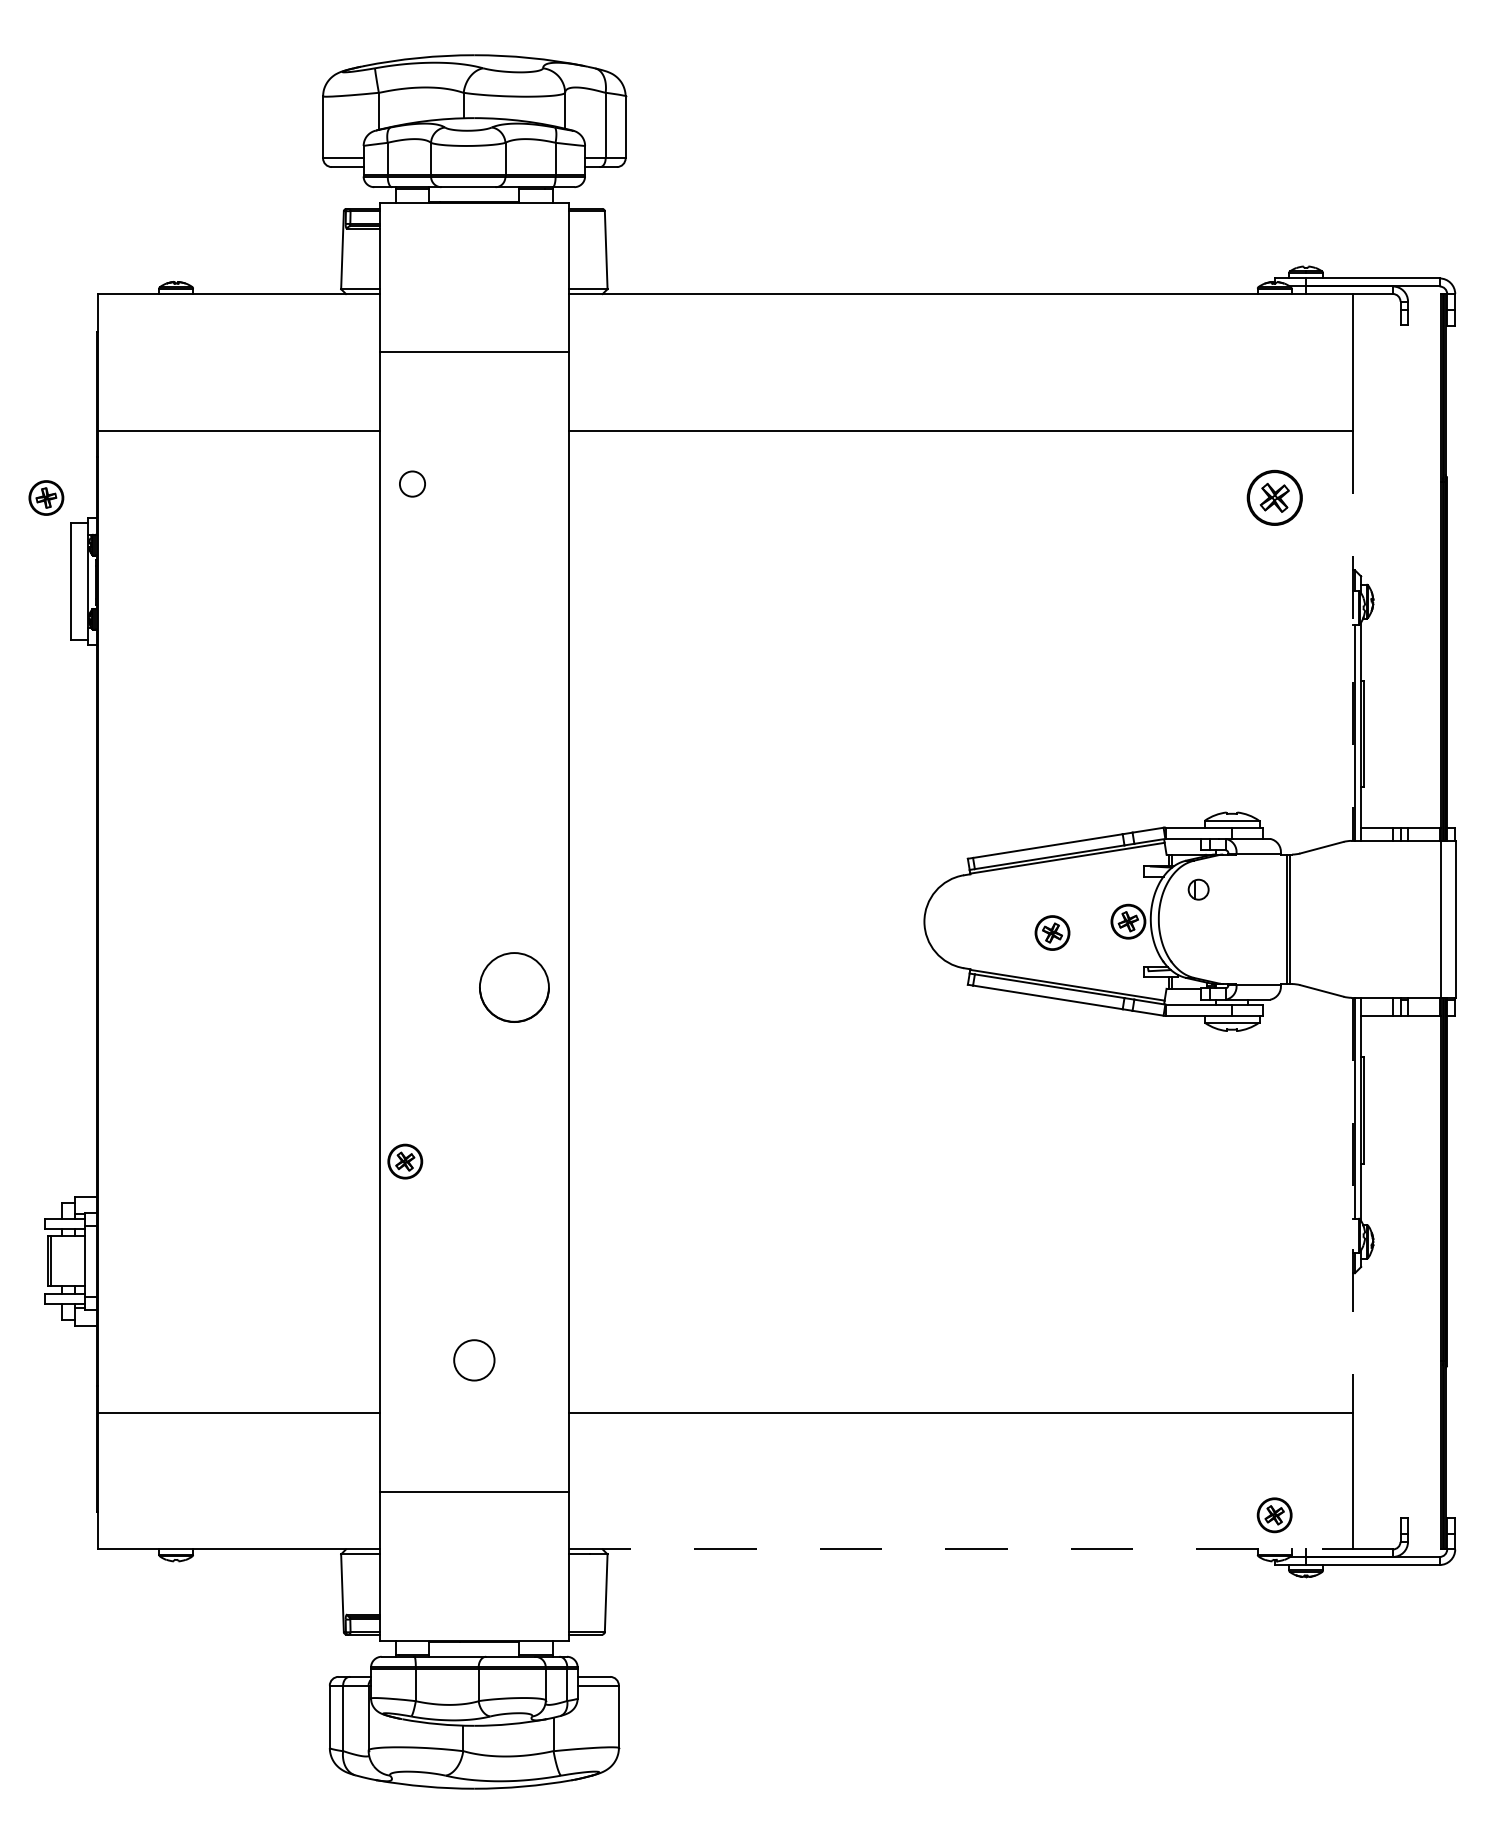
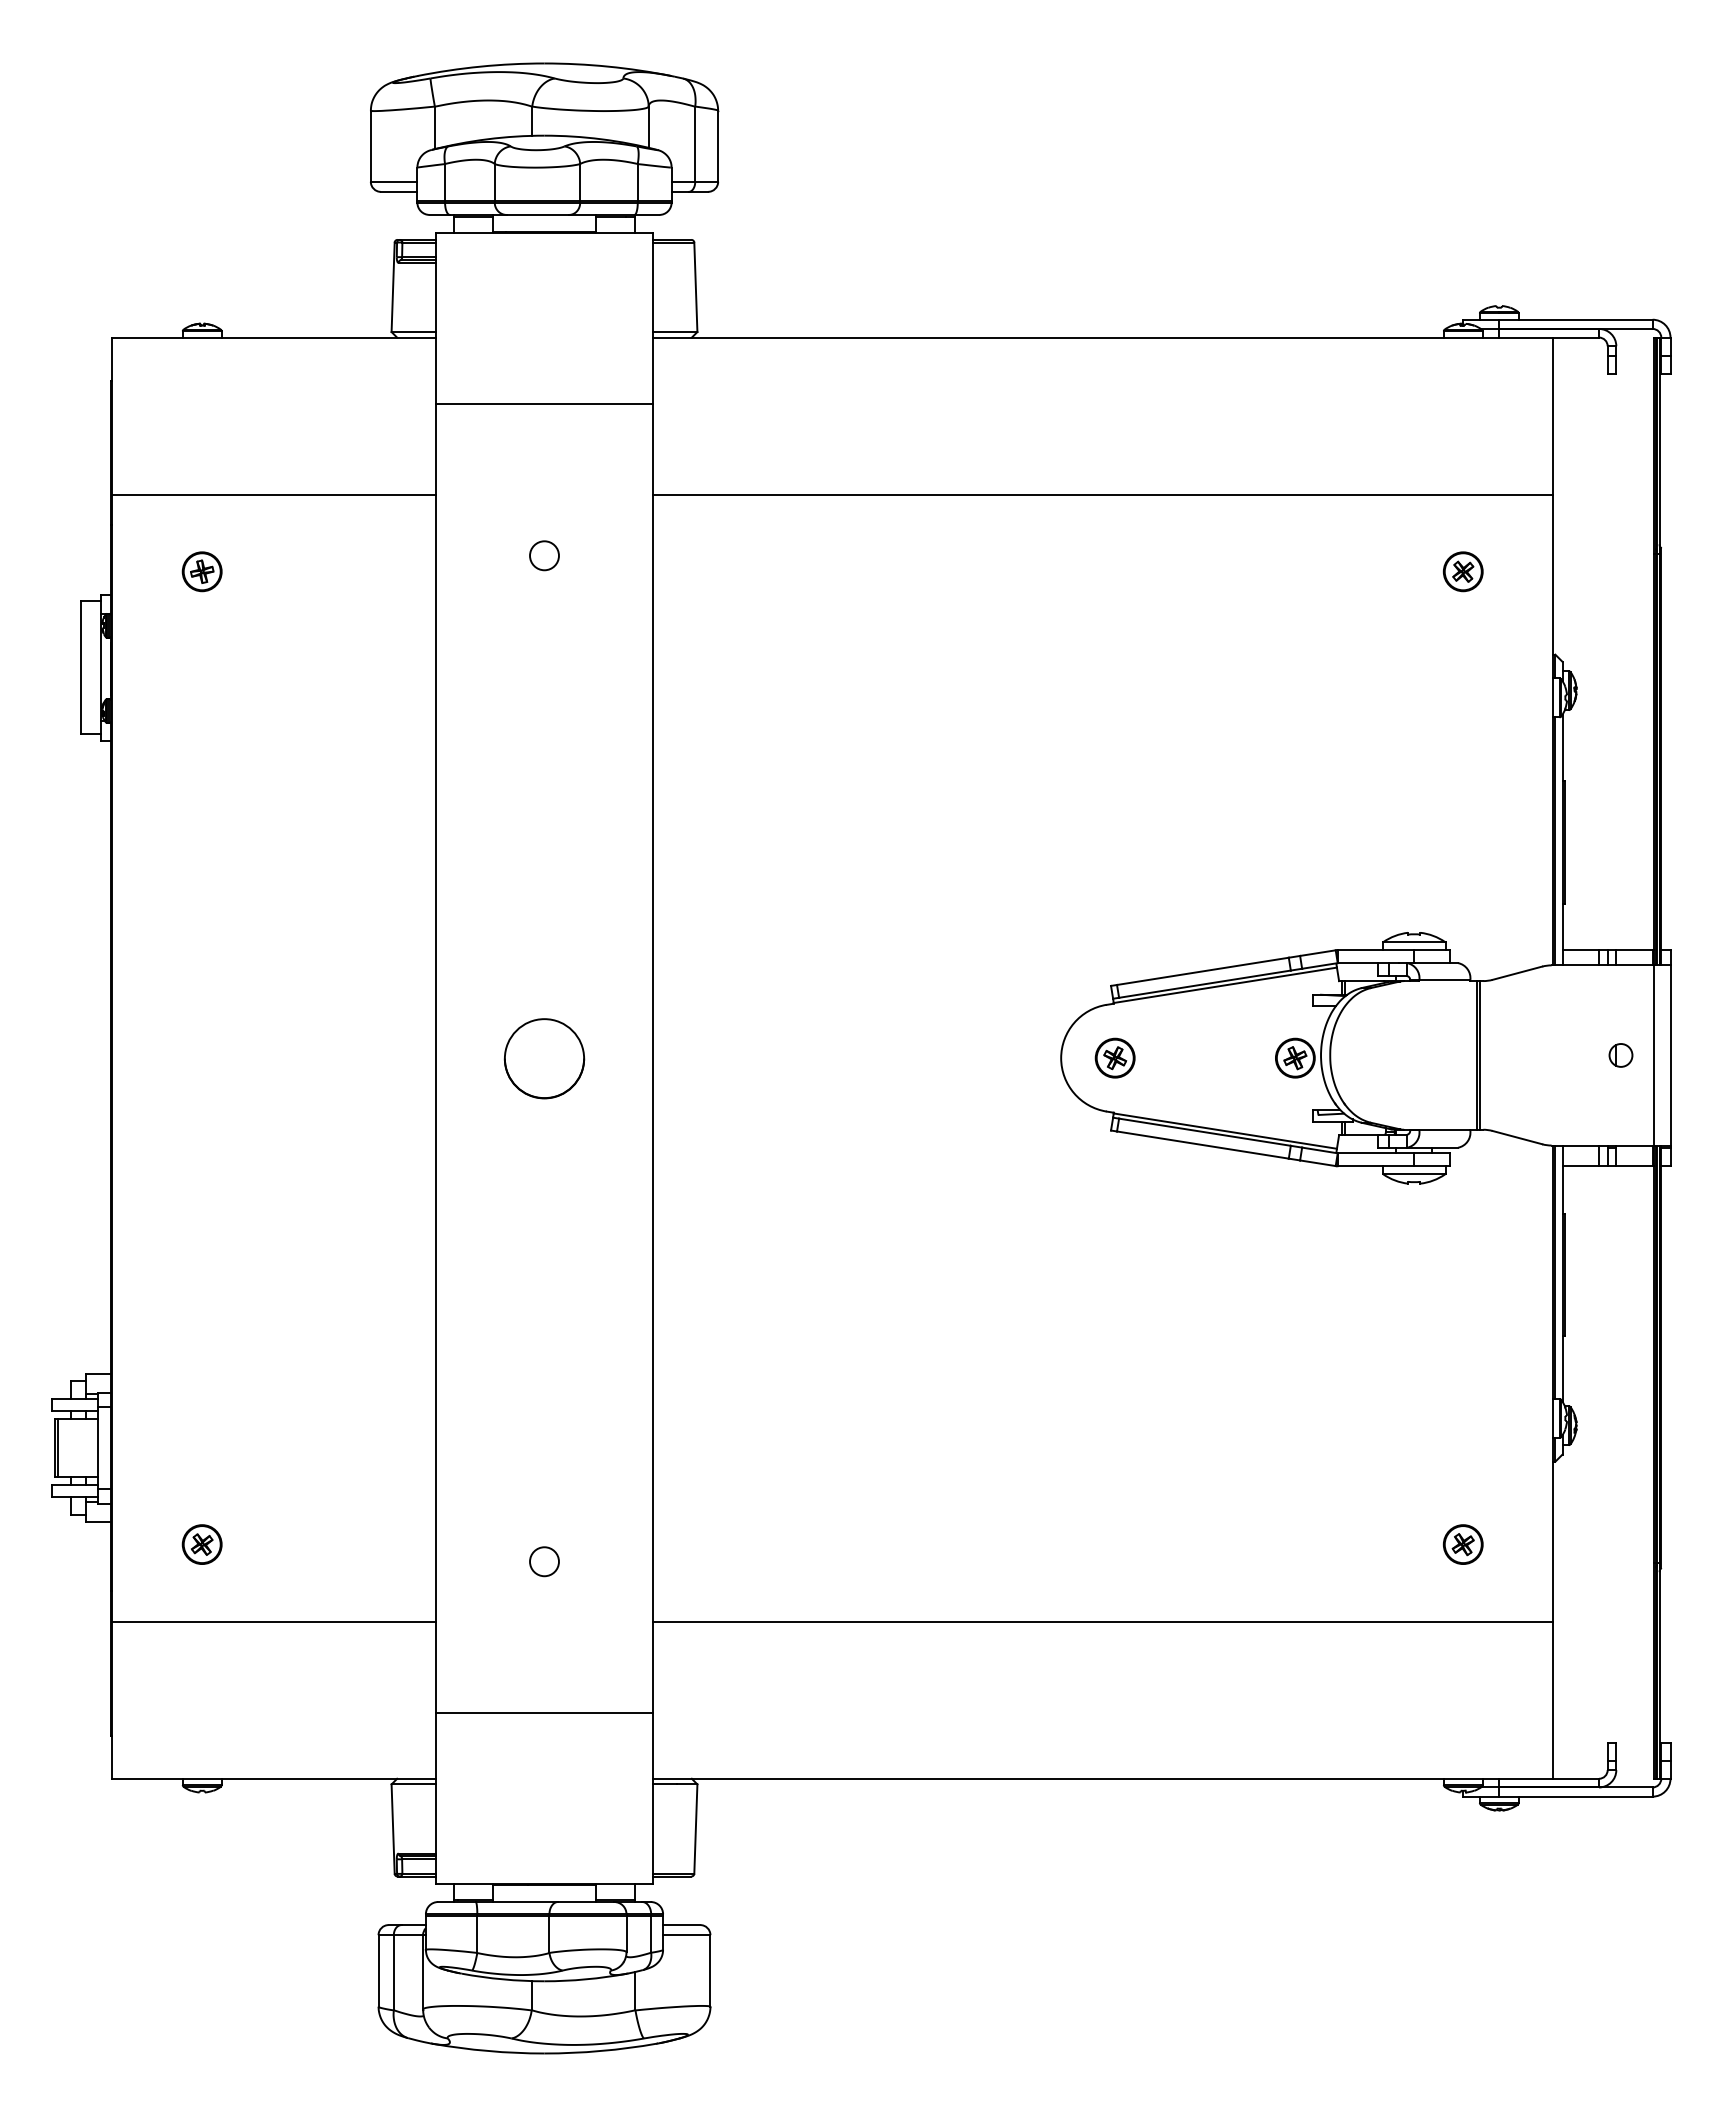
circle: (412, 483) -> (544, 555), moved
part: (45, 497) -> (201, 571), moved
part: (1274, 497) -> (1462, 571), size x0.62
line: (1353, 636) -> (1553, 730), dashed -> solid
part: (1198, 889) -> (1620, 1055), moved
part: (1051, 932) -> (1114, 1057), moved
part: (514, 987) -> (544, 1058), moved
part: (404, 1161) -> (201, 1544), moved
line: (1353, 1205) -> (1553, 1384), dashed -> solid
circle: (474, 1360) -> (544, 1561), size x0.62
part: (1274, 1515) -> (1462, 1544), moved
line: (961, 1549) -> (1103, 1778), dashed -> solid

